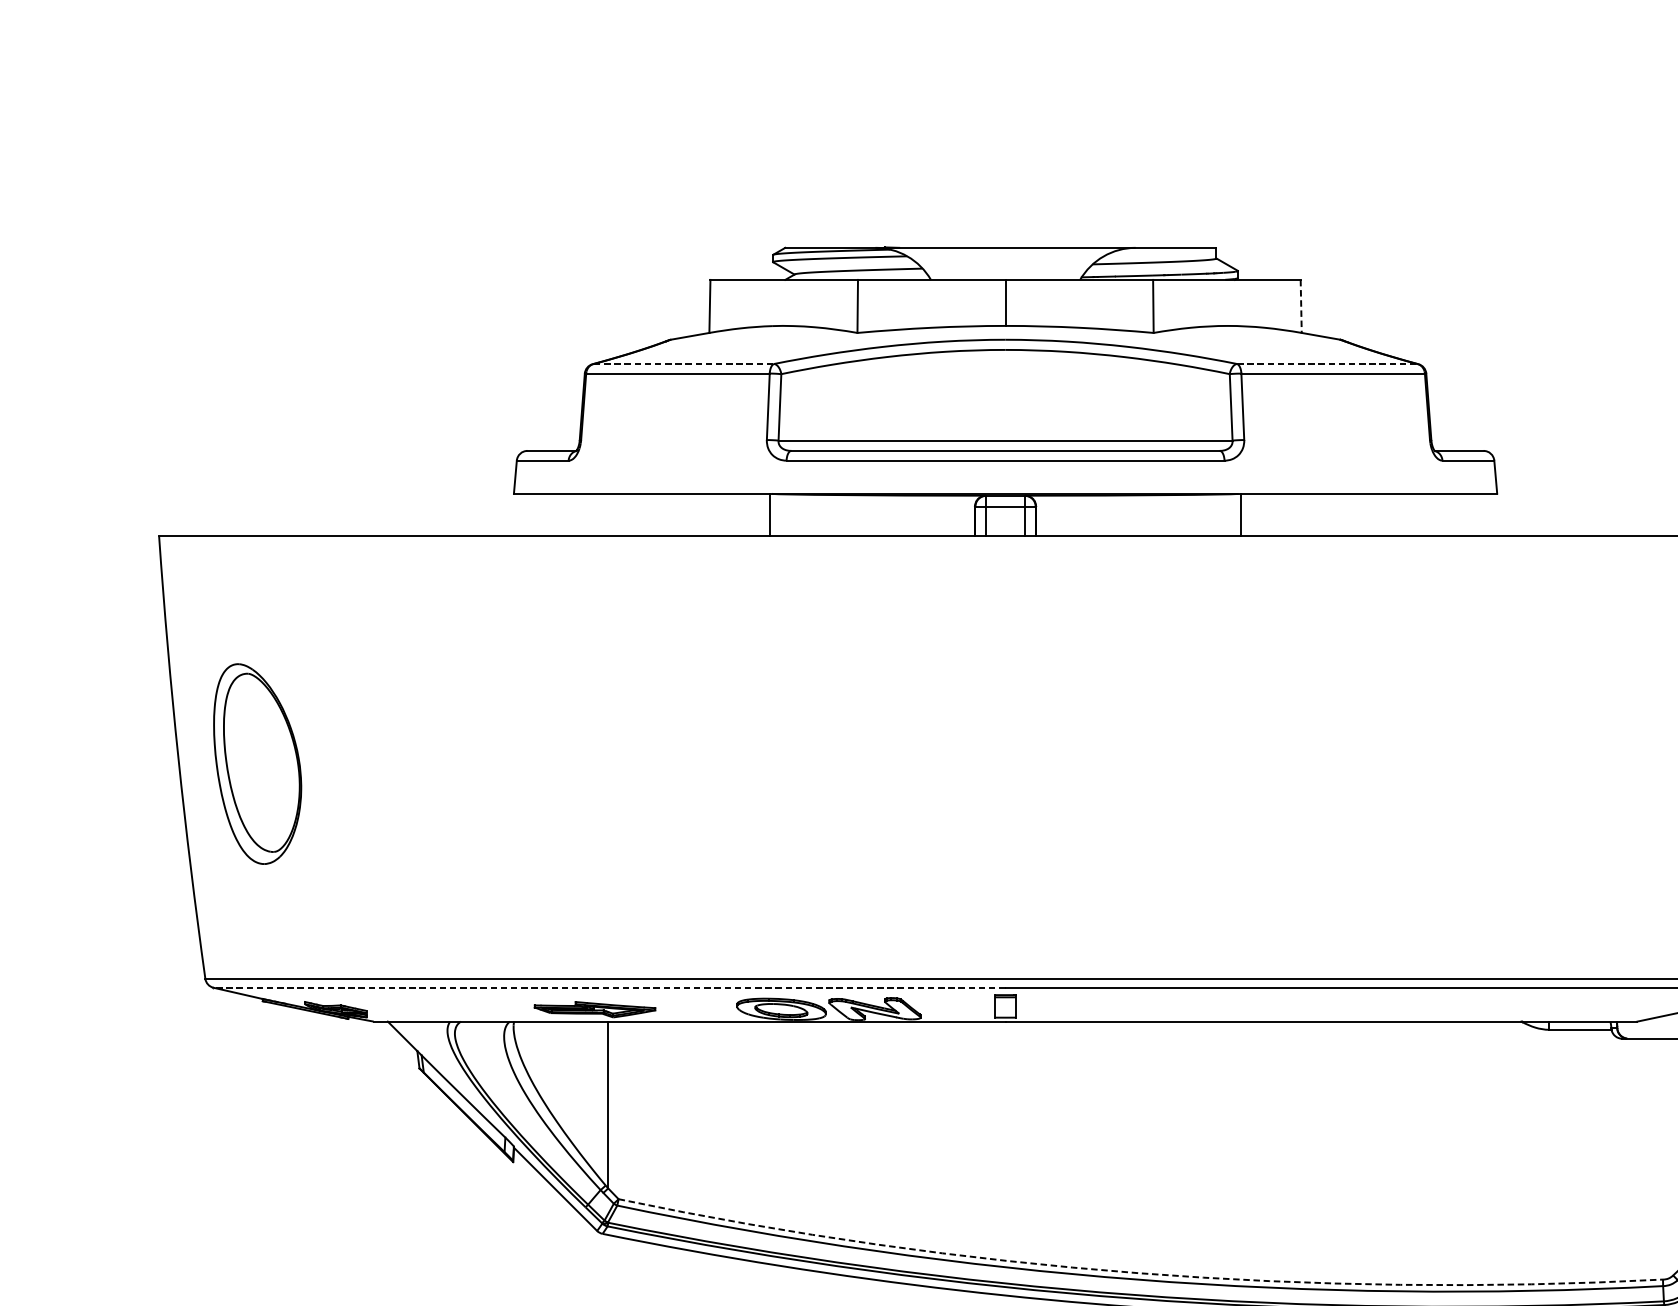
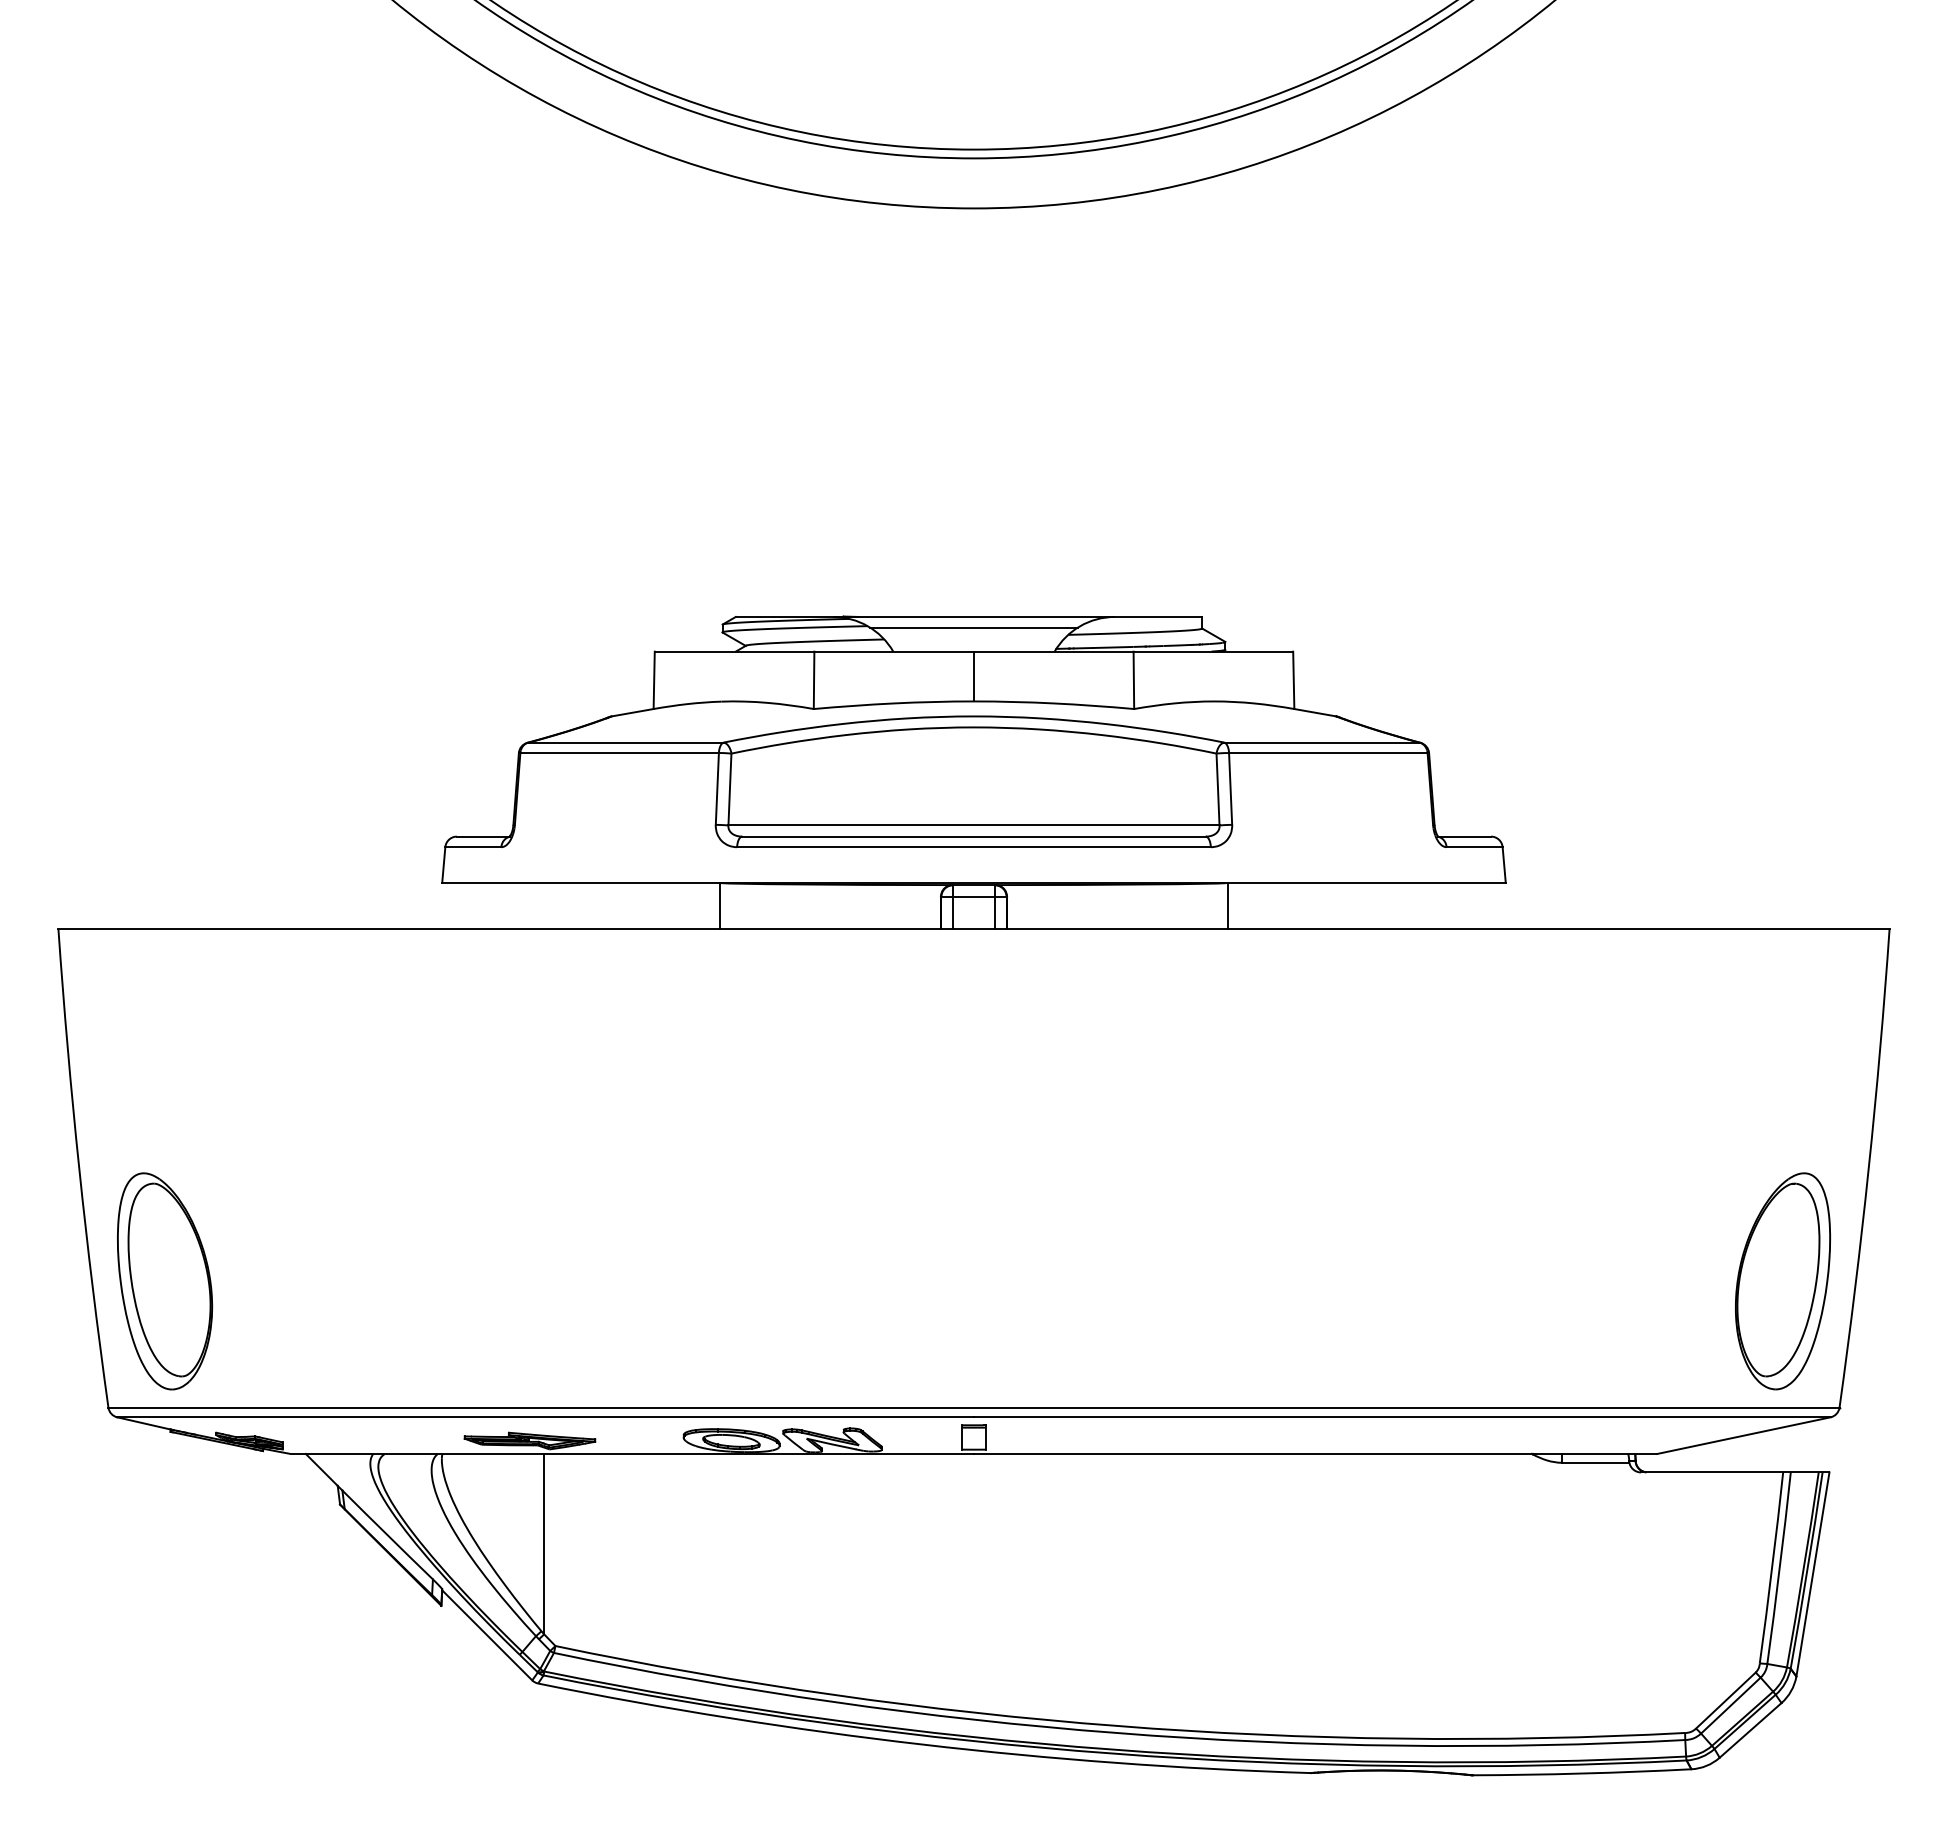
line: (1006, 257) -> (974, 627), added
line: (1300, 306) -> (1293, 680), dashed -> solid
line: (684, 363) -> (626, 742), dashed -> solid
line: (1327, 363) -> (1322, 742), dashed -> solid
part: (258, 764) -> (165, 1281), moved
line: (609, 987) -> (545, 1417), dashed -> solid
arc: (1138, 1273) -> (1117, 1726), dashed -> solid

